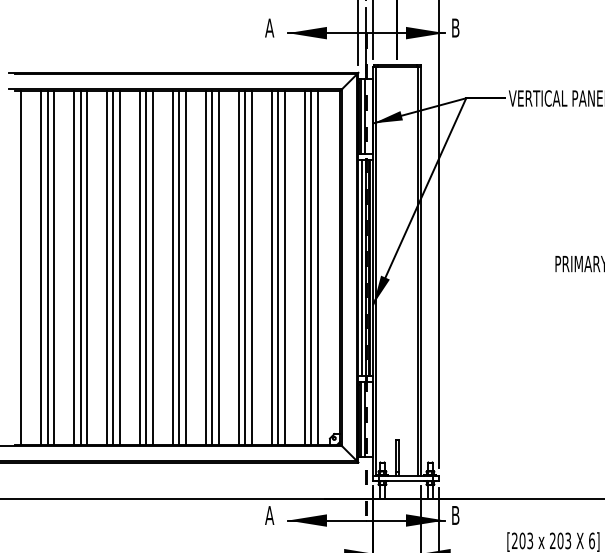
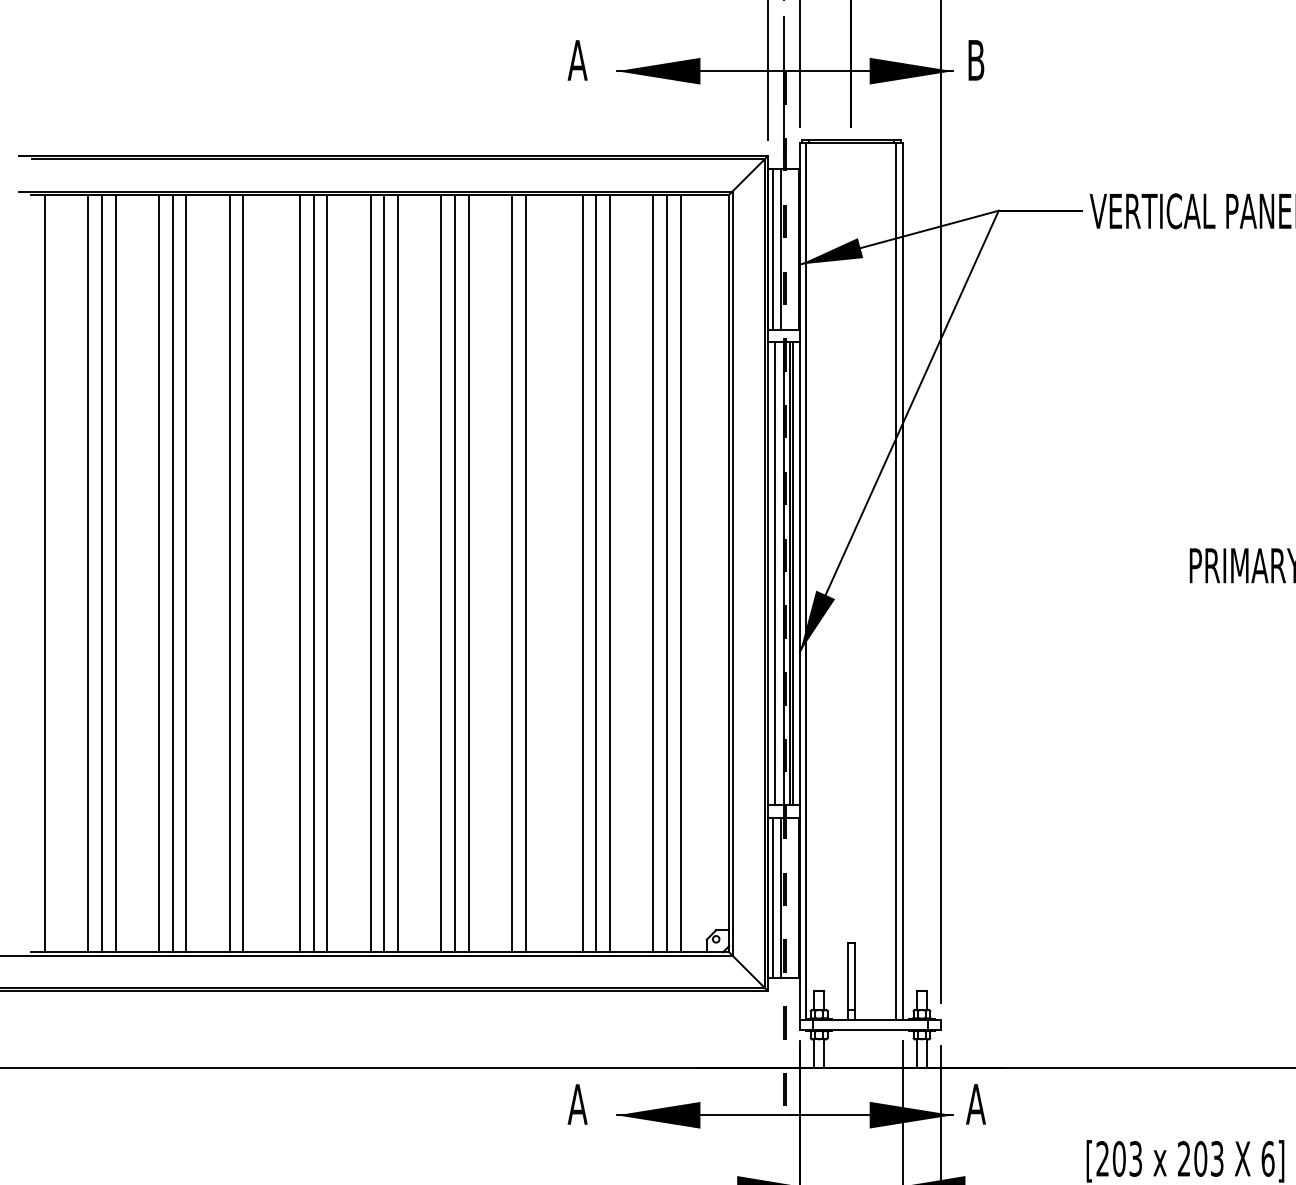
line: (119, 267) -> (256, 573), removed
line: (251, 267) -> (538, 573), removed
text: (455, 515) -> (975, 1104), B -> A

